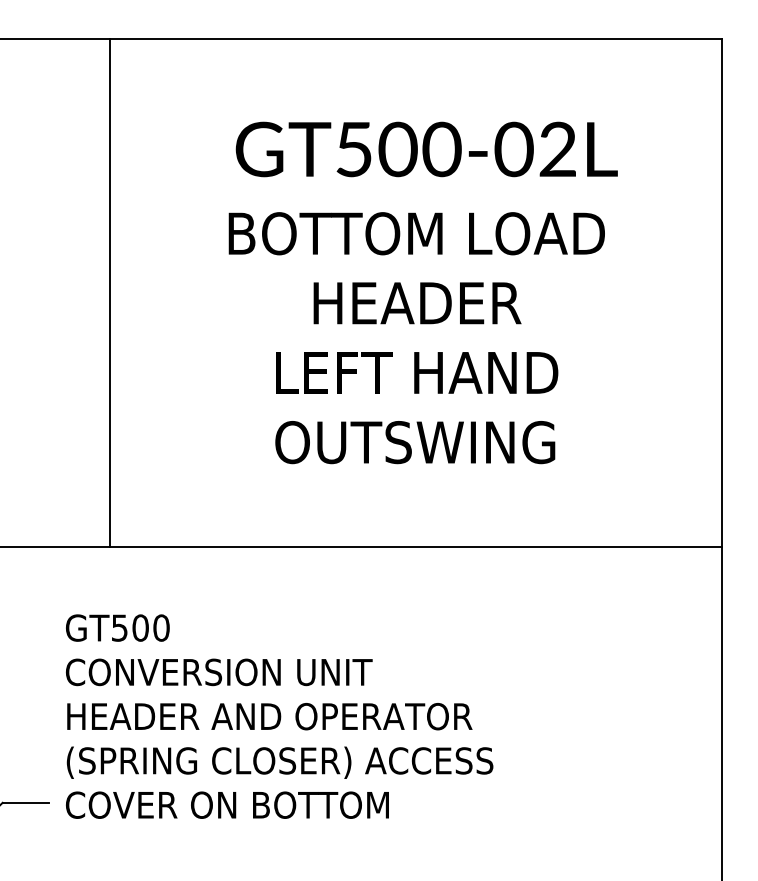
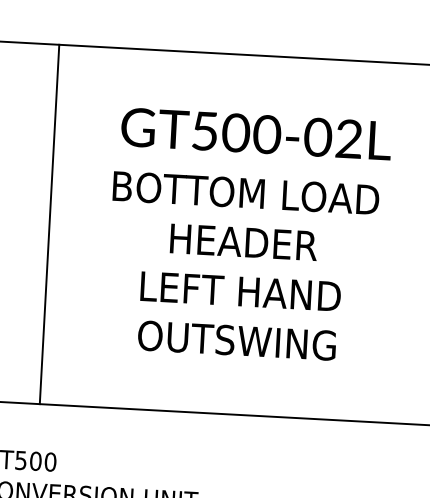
line: (109, 292) -> (49, 224), moved

